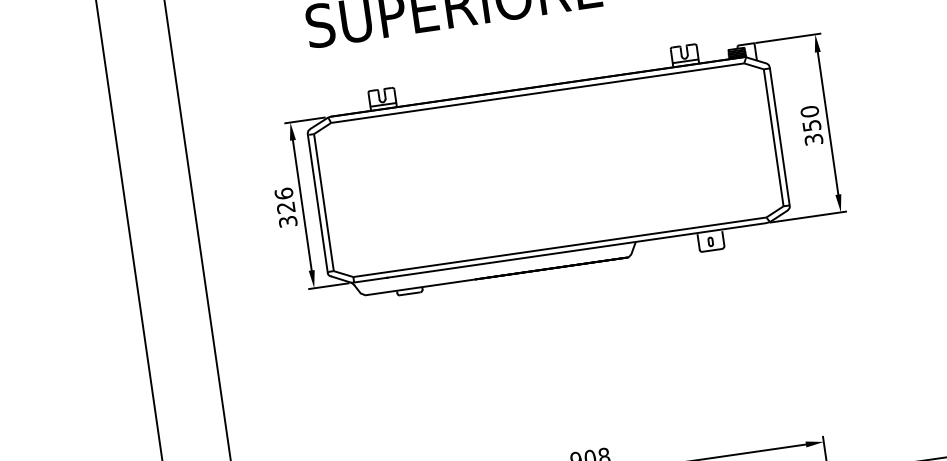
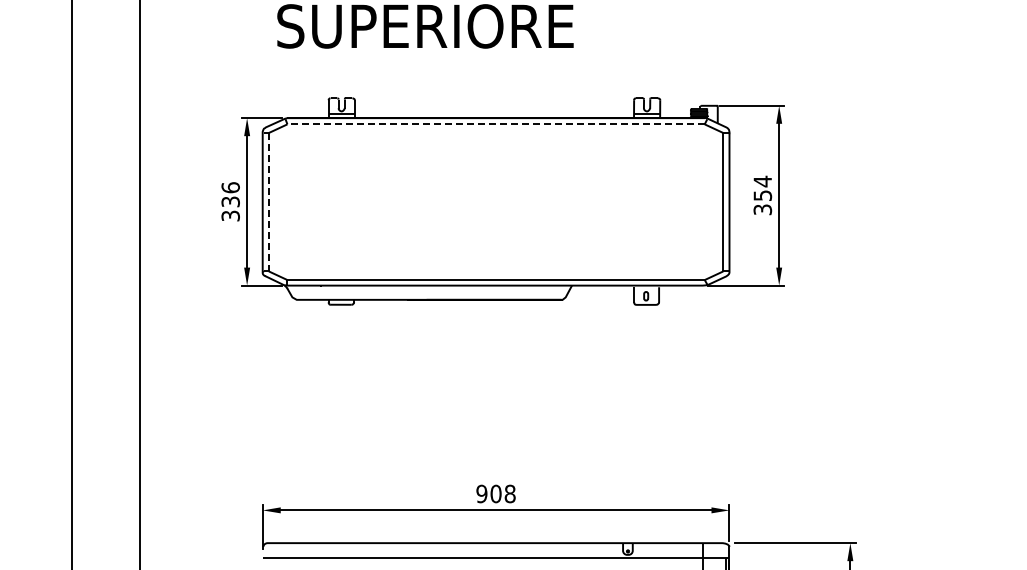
line: (538, 93) -> (496, 124), solid -> dashed
text: (809, 111) -> (762, 181), 350 -> 354
line: (323, 202) -> (268, 202), solid -> dashed
text: (285, 207) -> (230, 201), 326 -> 336

